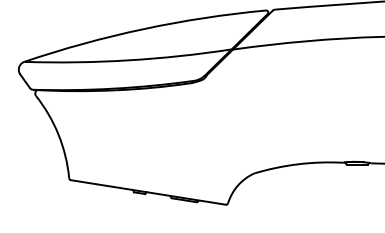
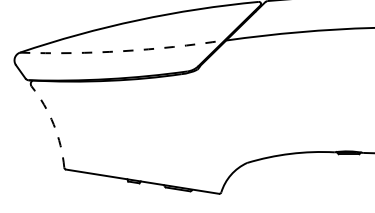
arc: (128, 60) -> (122, 51), solid -> dashed
arc: (58, 134) -> (53, 124), solid -> dashed

